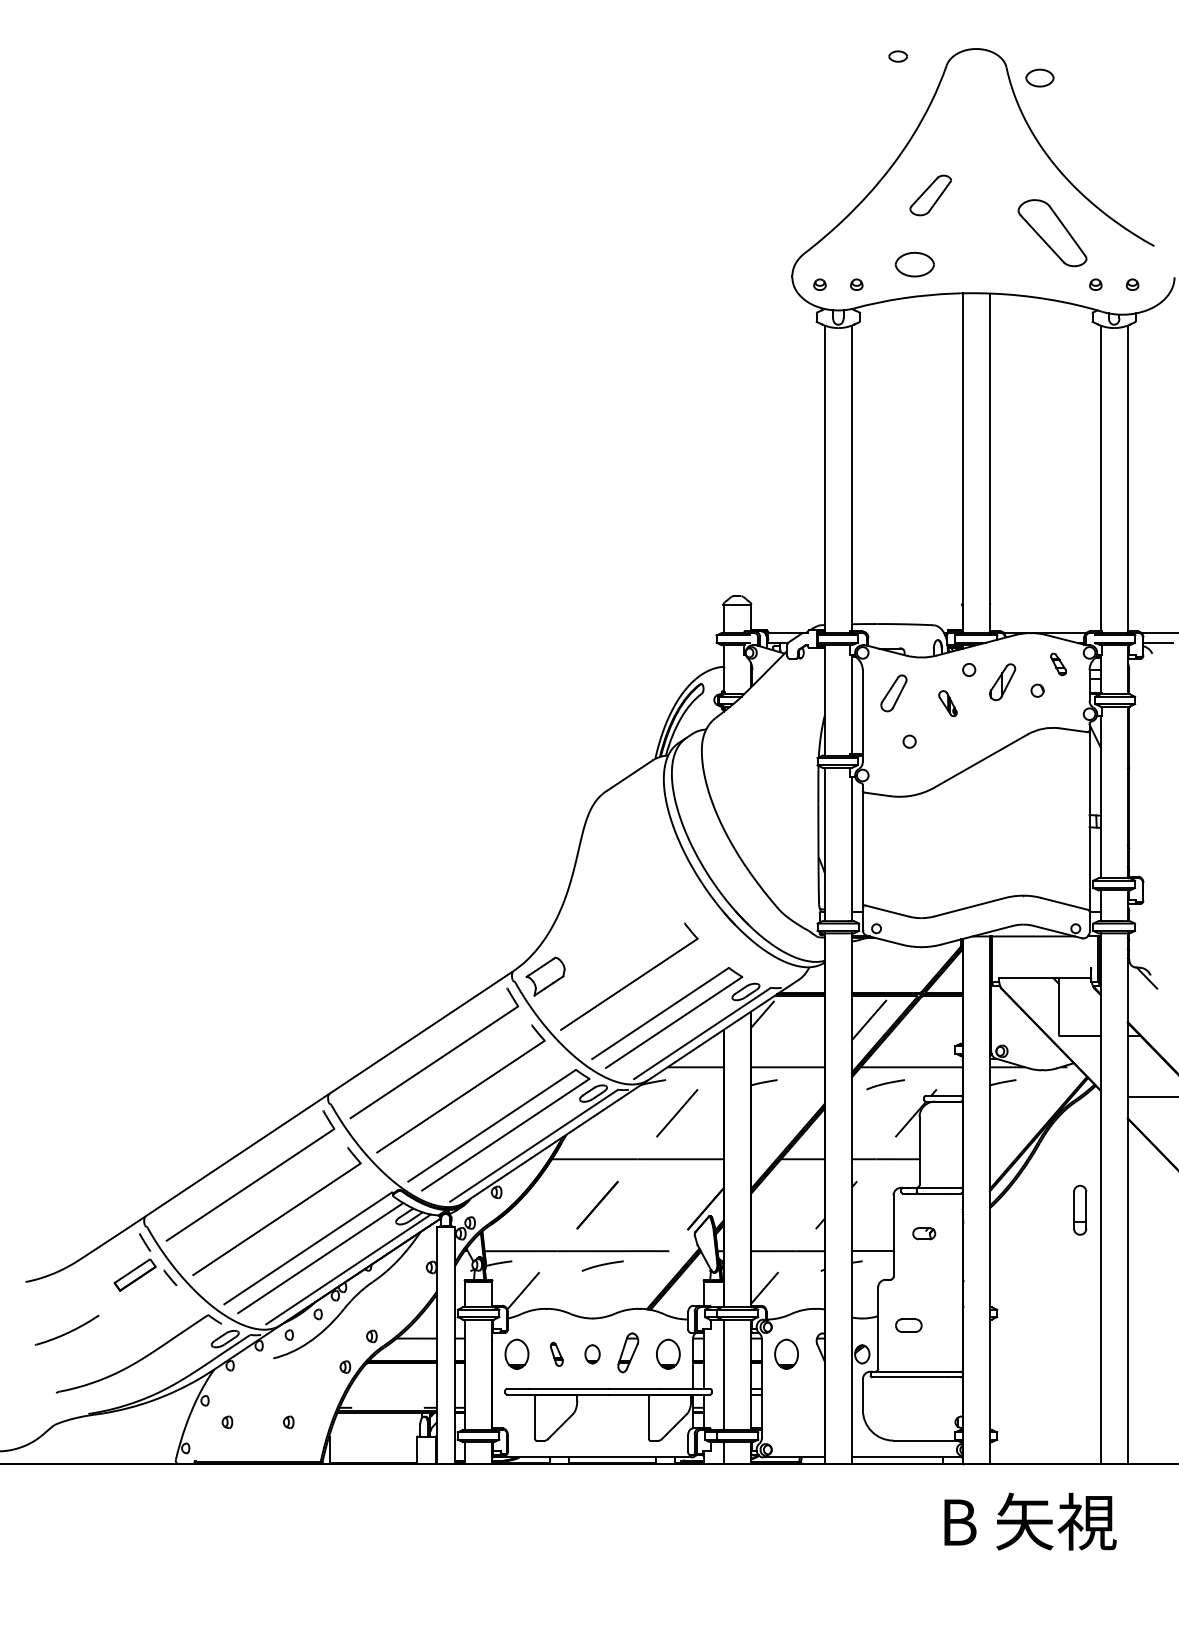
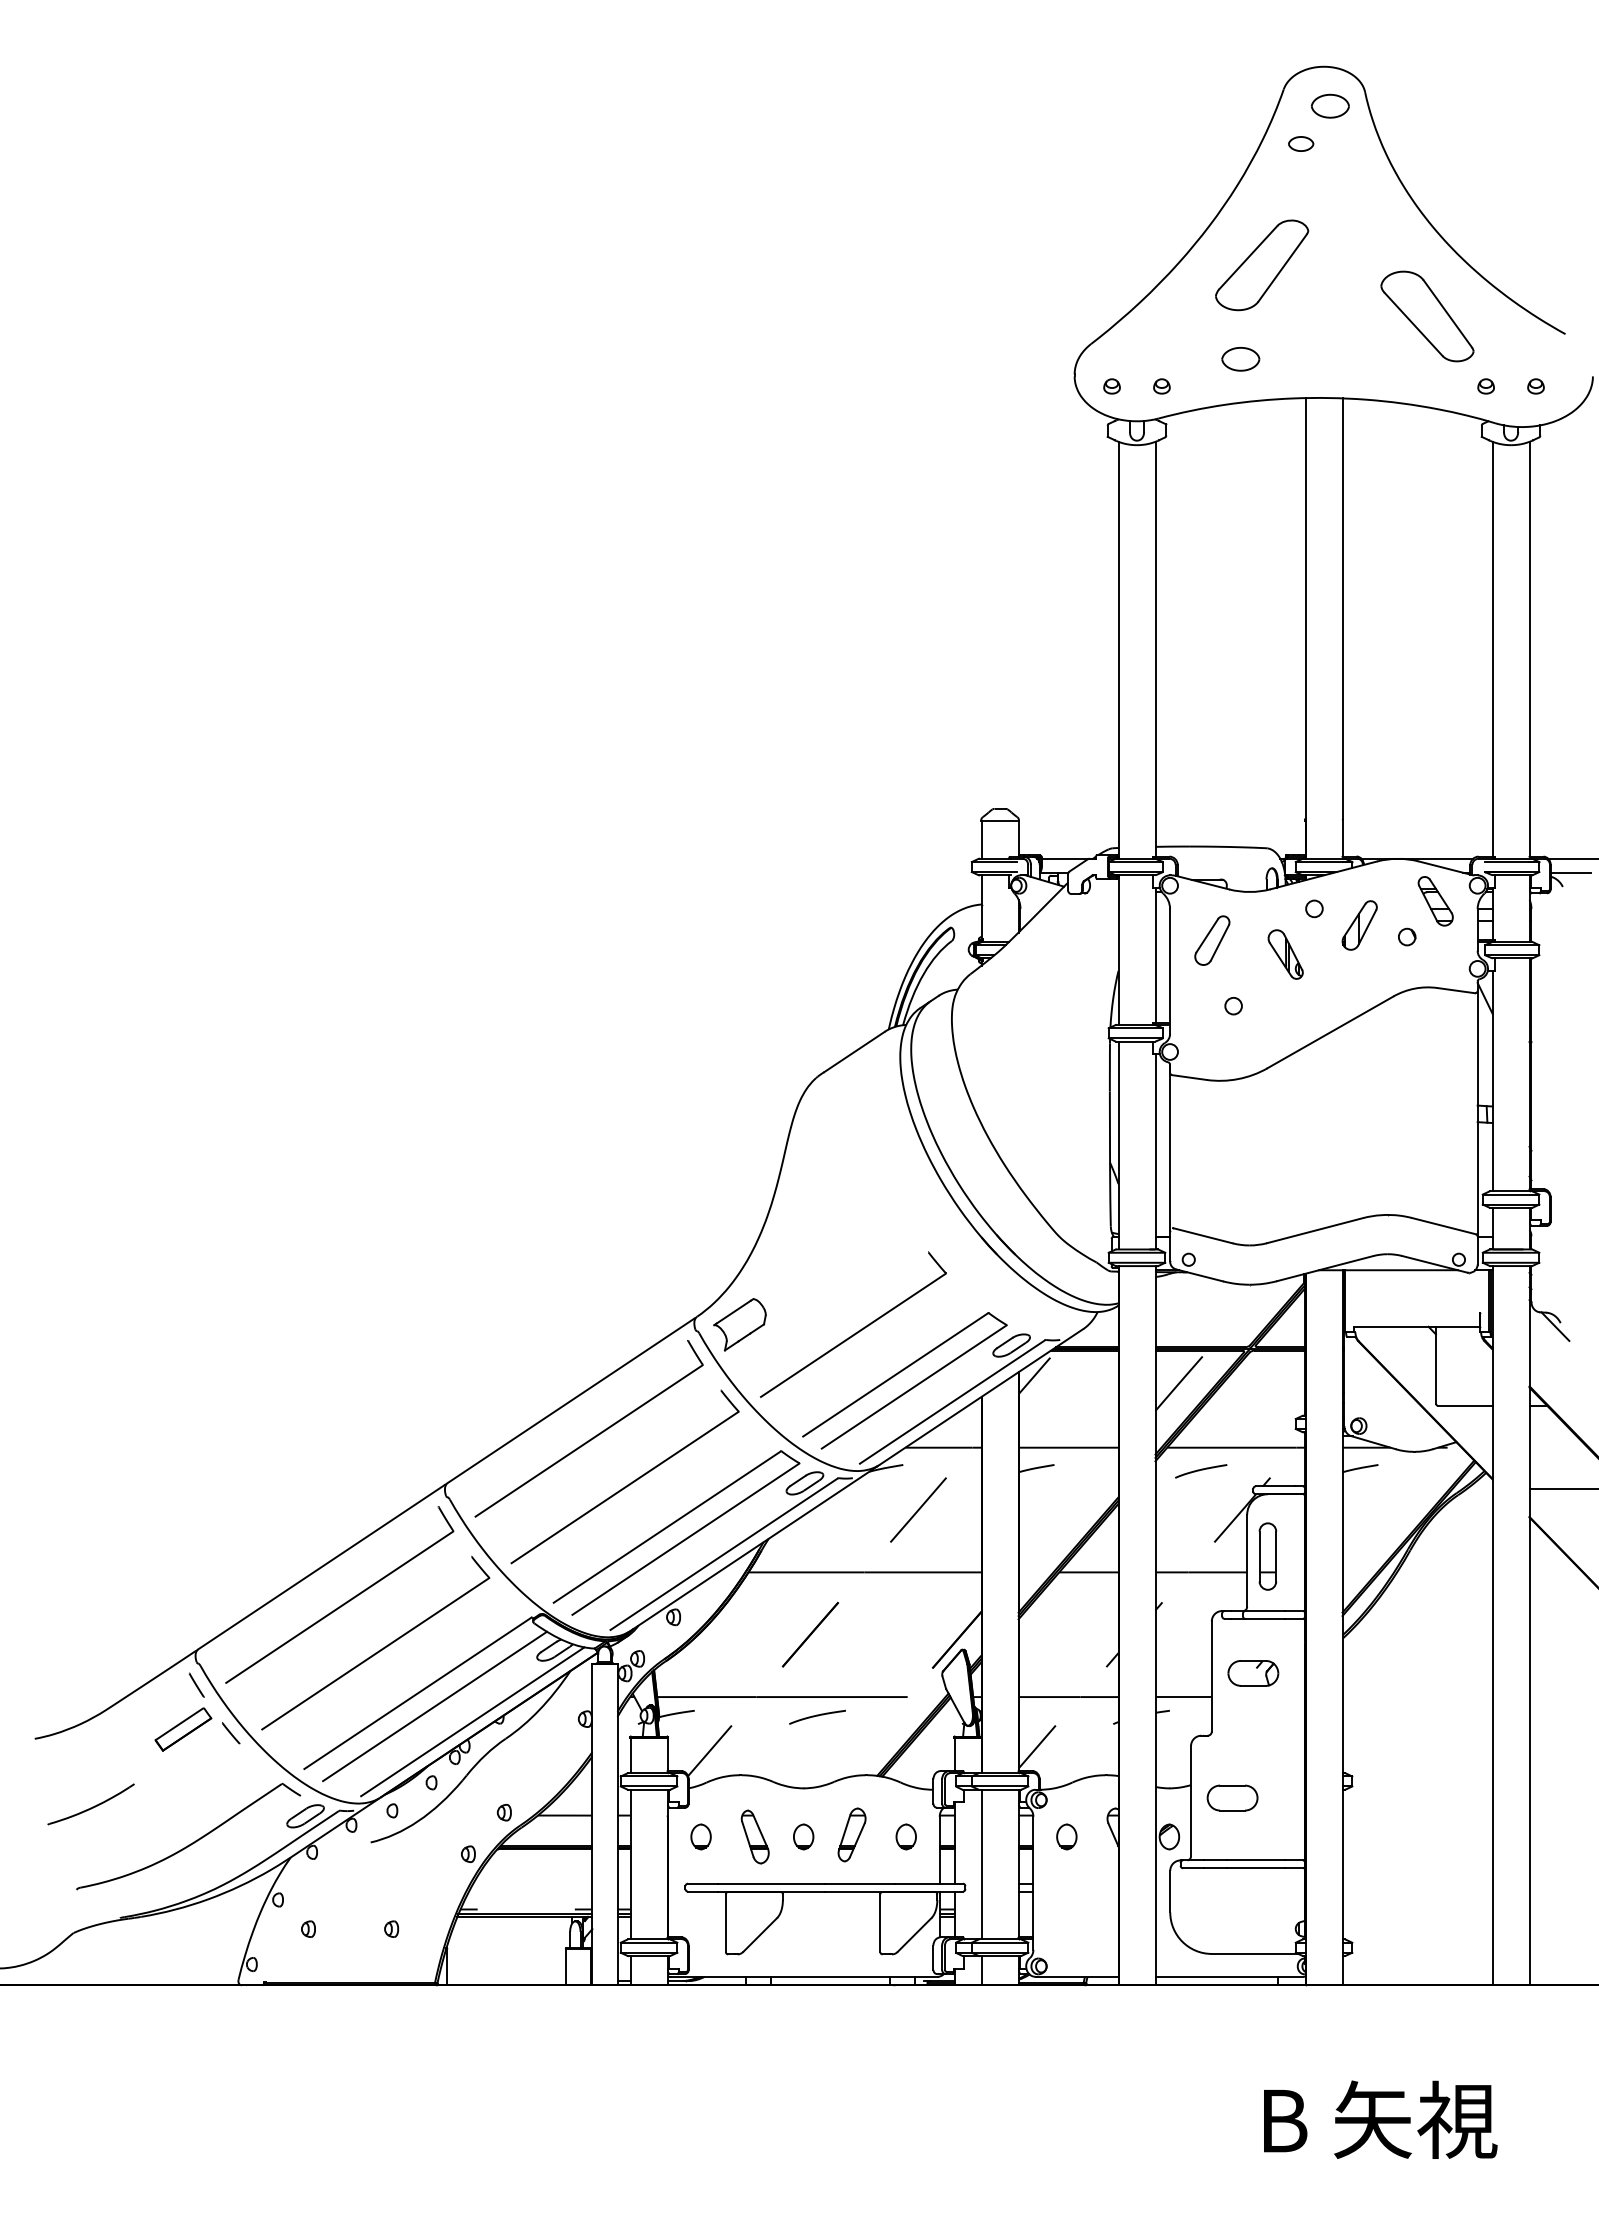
part: (898, 56) -> (1301, 143), moved
part: (1040, 77) -> (1330, 105), moved
part: (930, 195) -> (1262, 265), size x1.67
part: (914, 264) -> (1240, 359), size x0.71
part: (1058, 664) -> (1435, 901), size x1.67
part: (947, 703) -> (1285, 954), size x1.43
part: (1079, 1210) -> (1267, 1556), moved
part: (924, 1233) -> (1253, 1673), size x1.67
part: (908, 1325) -> (1232, 1797), size x1.43
part: (516, 1354) -> (700, 1836), size x0.62
part: (556, 1354) -> (754, 1836), size x1.67
part: (667, 1354) -> (905, 1836), size x0.62
part: (786, 1354) -> (1066, 1836), size x0.62
text: (1030, 1521) -> (1380, 2119), moved

